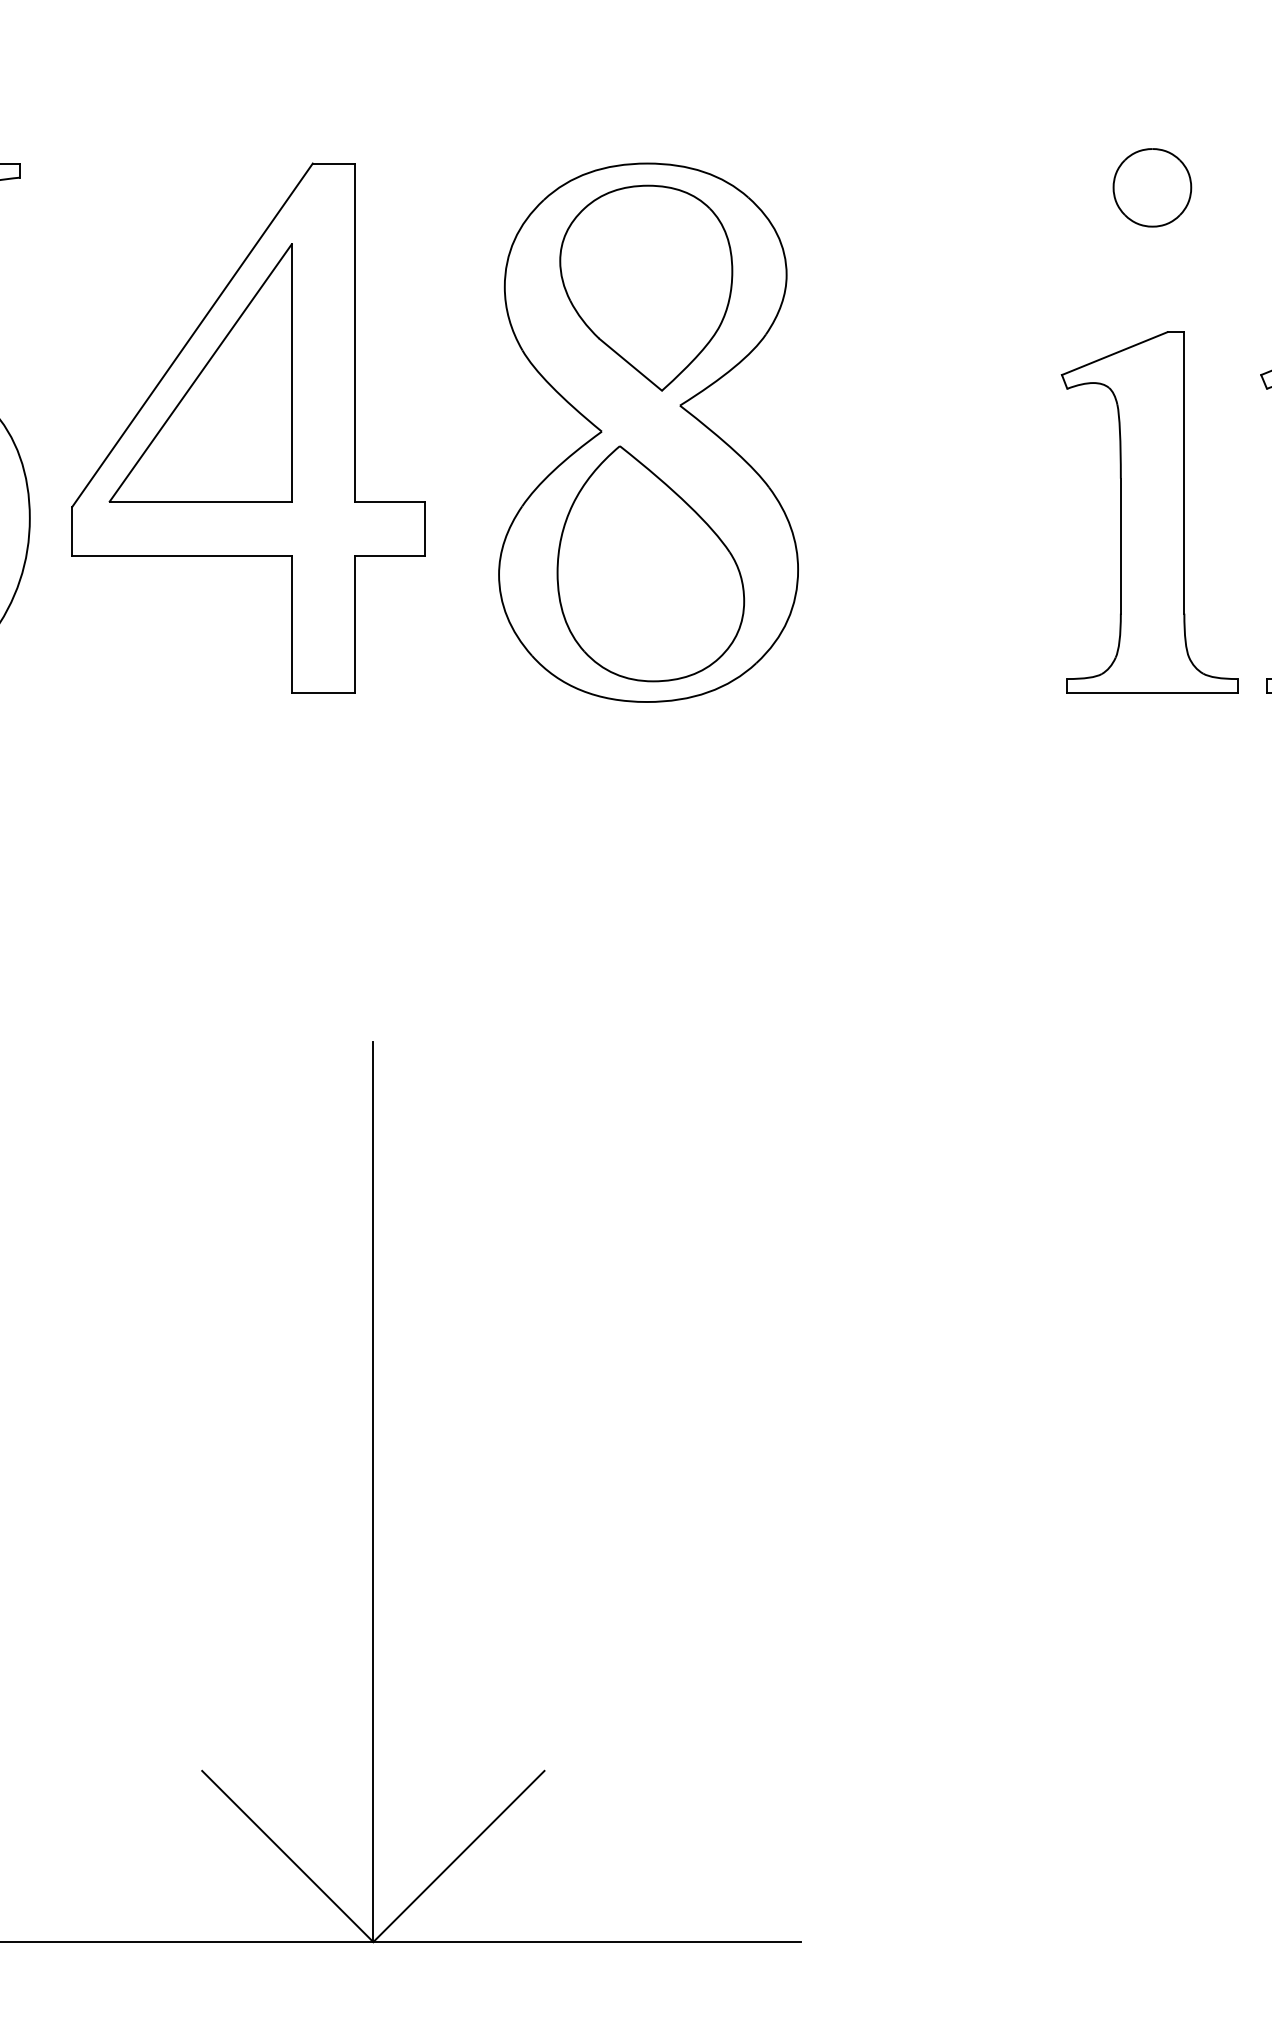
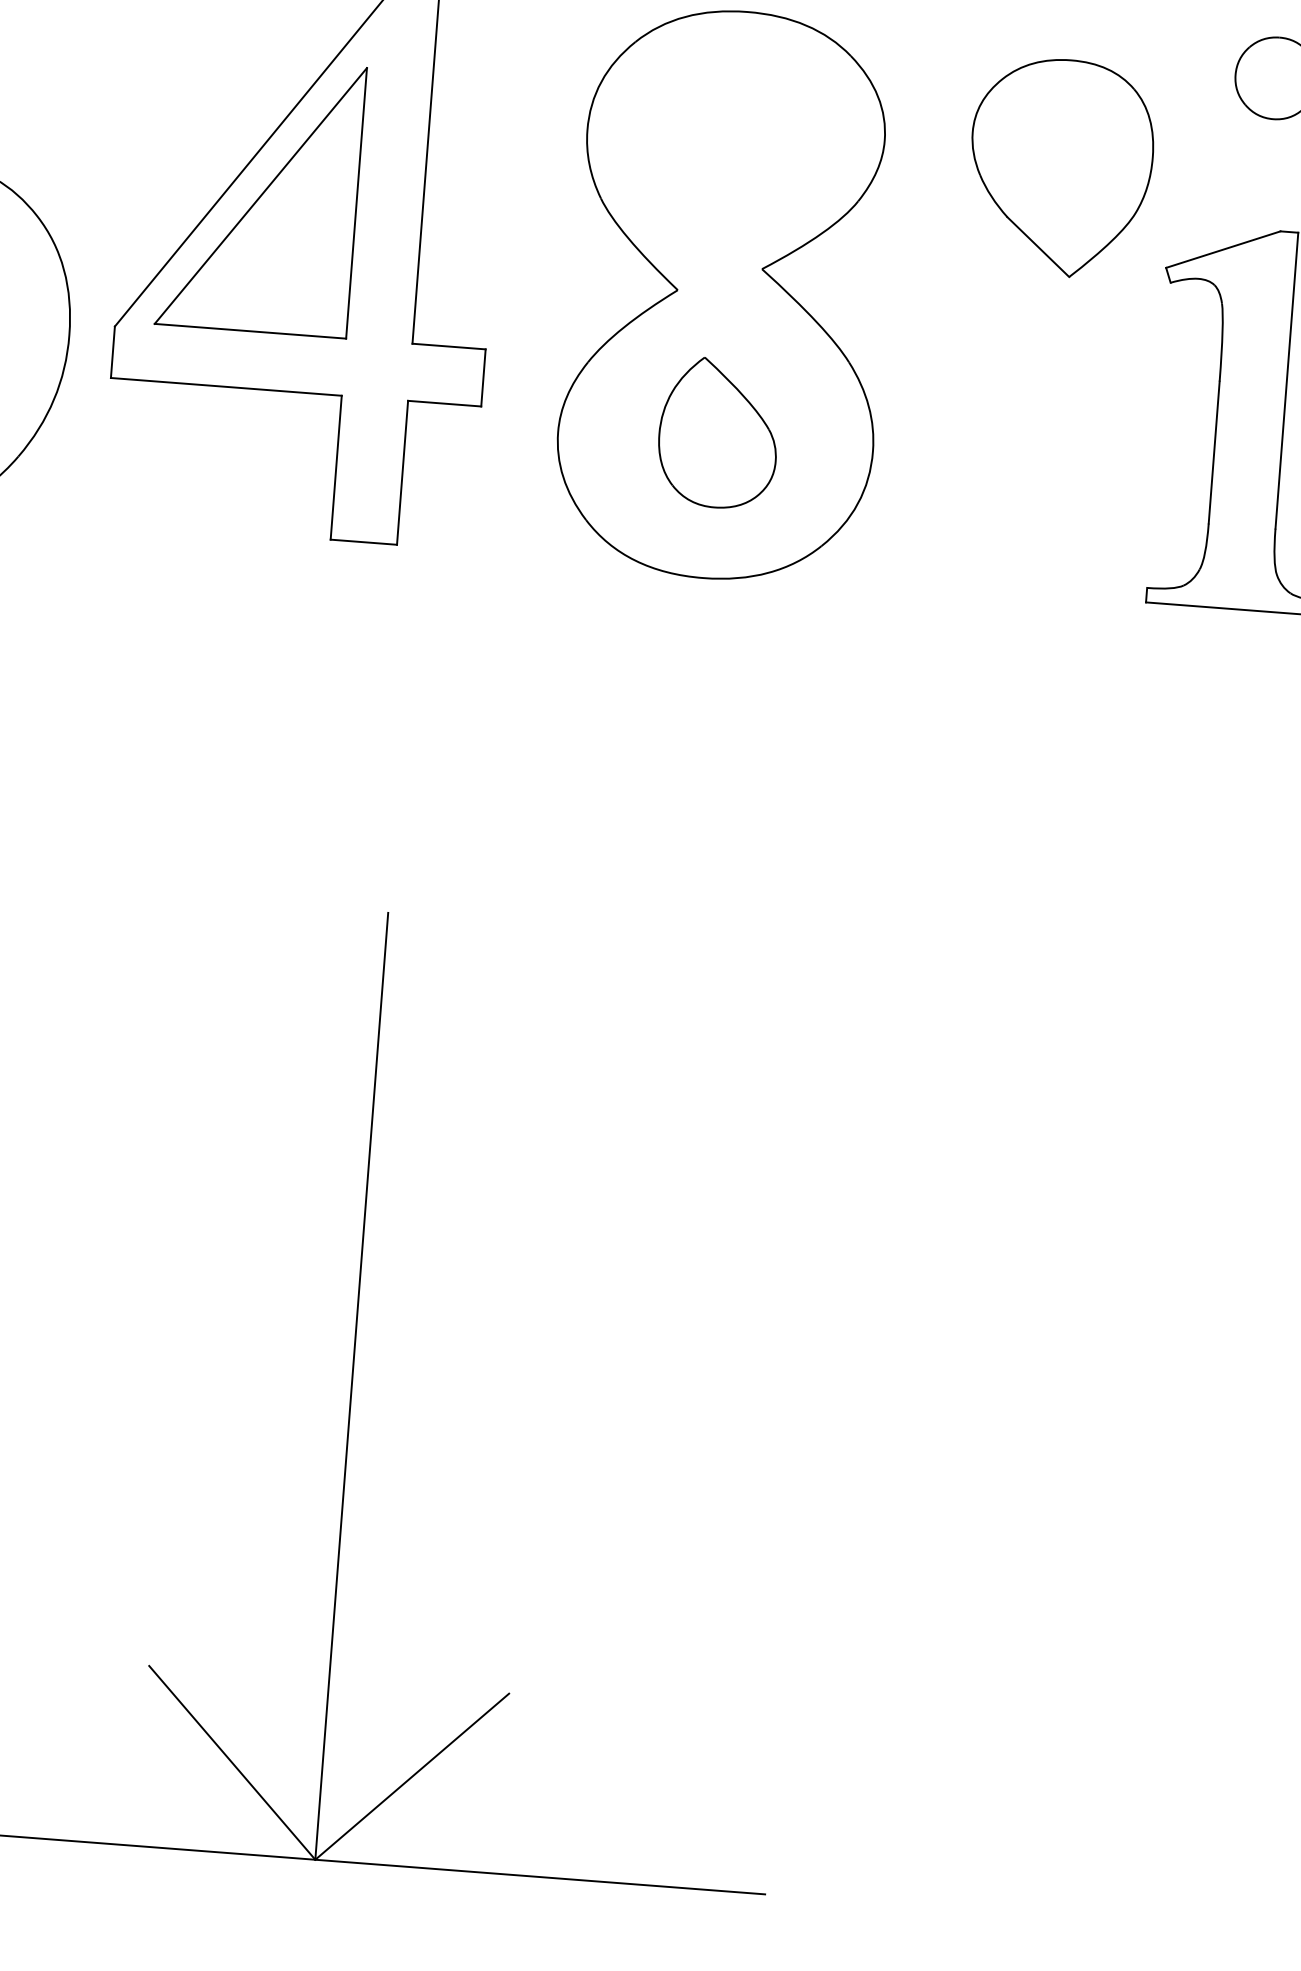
part: (646, 287) -> (1061, 167), moved
part: (650, 563) -> (718, 432), size x0.6

